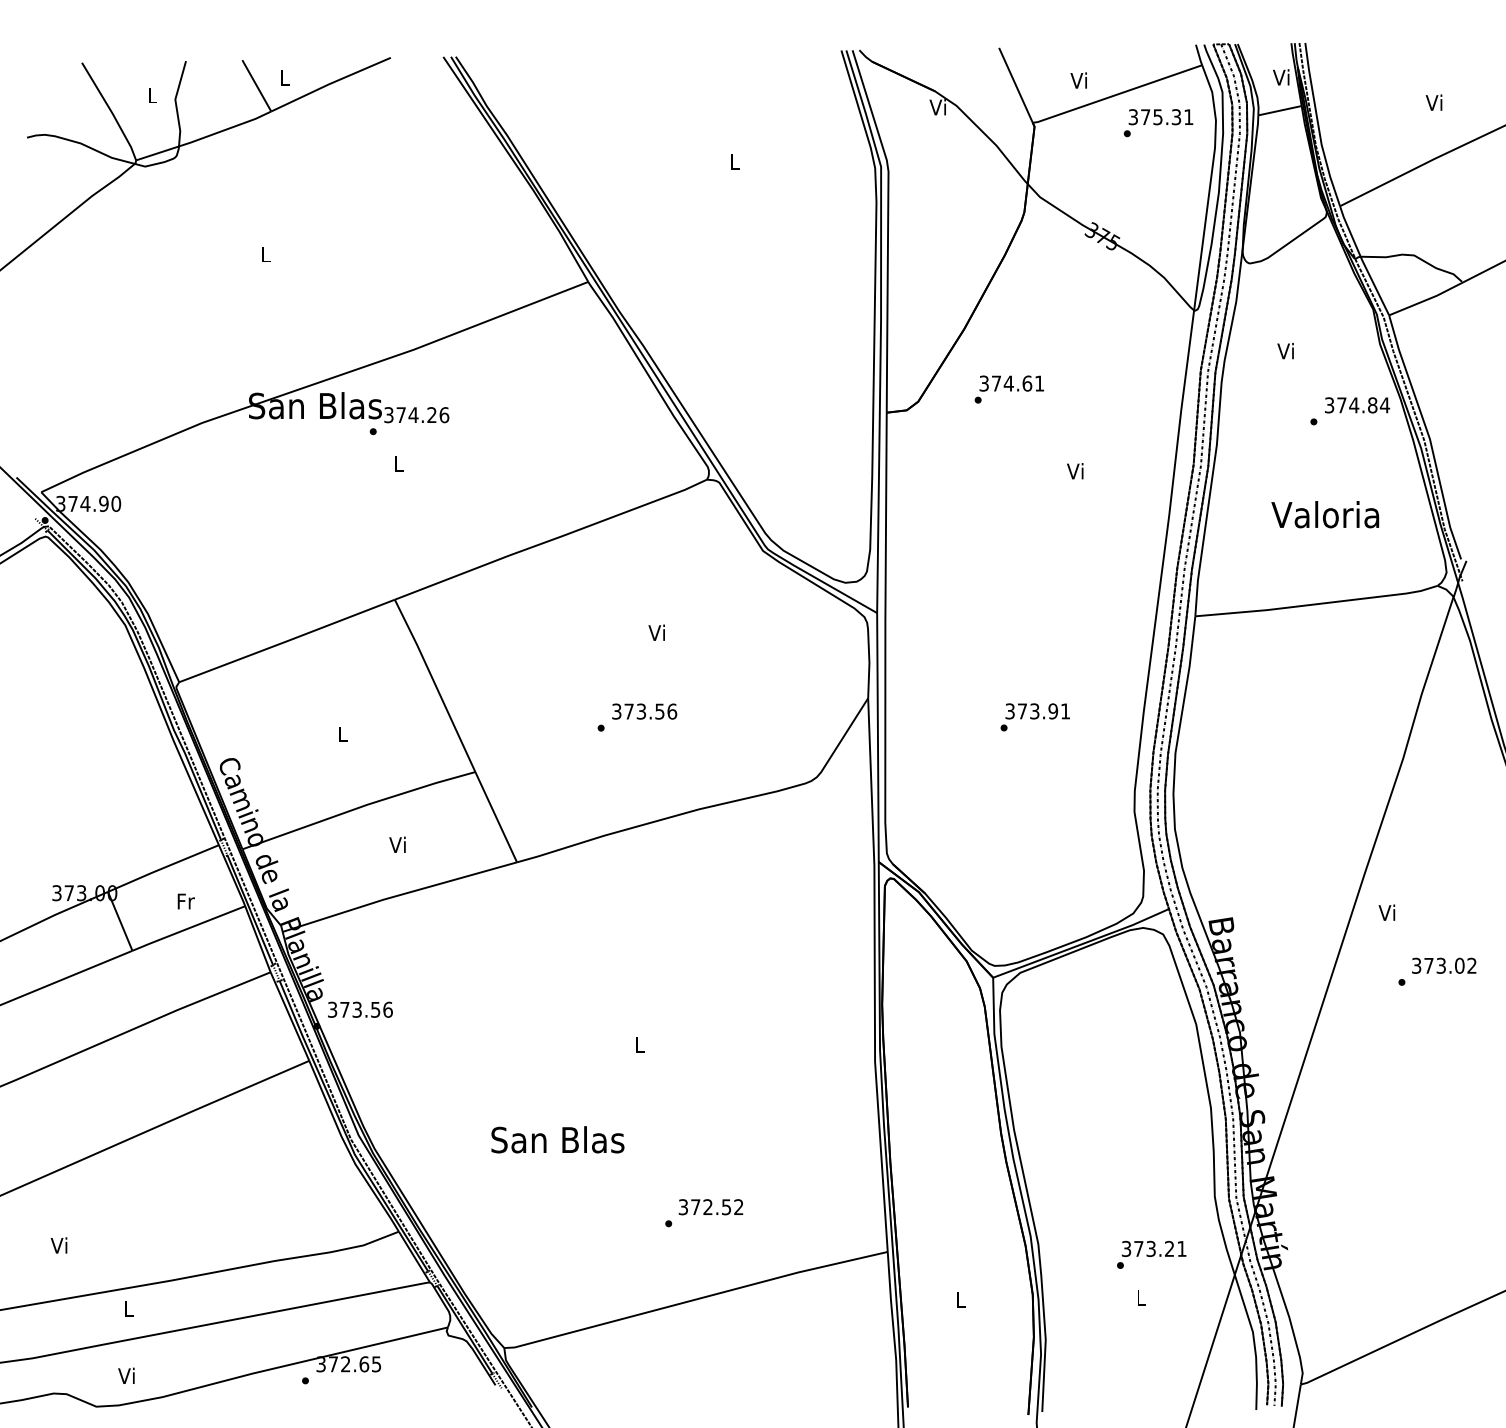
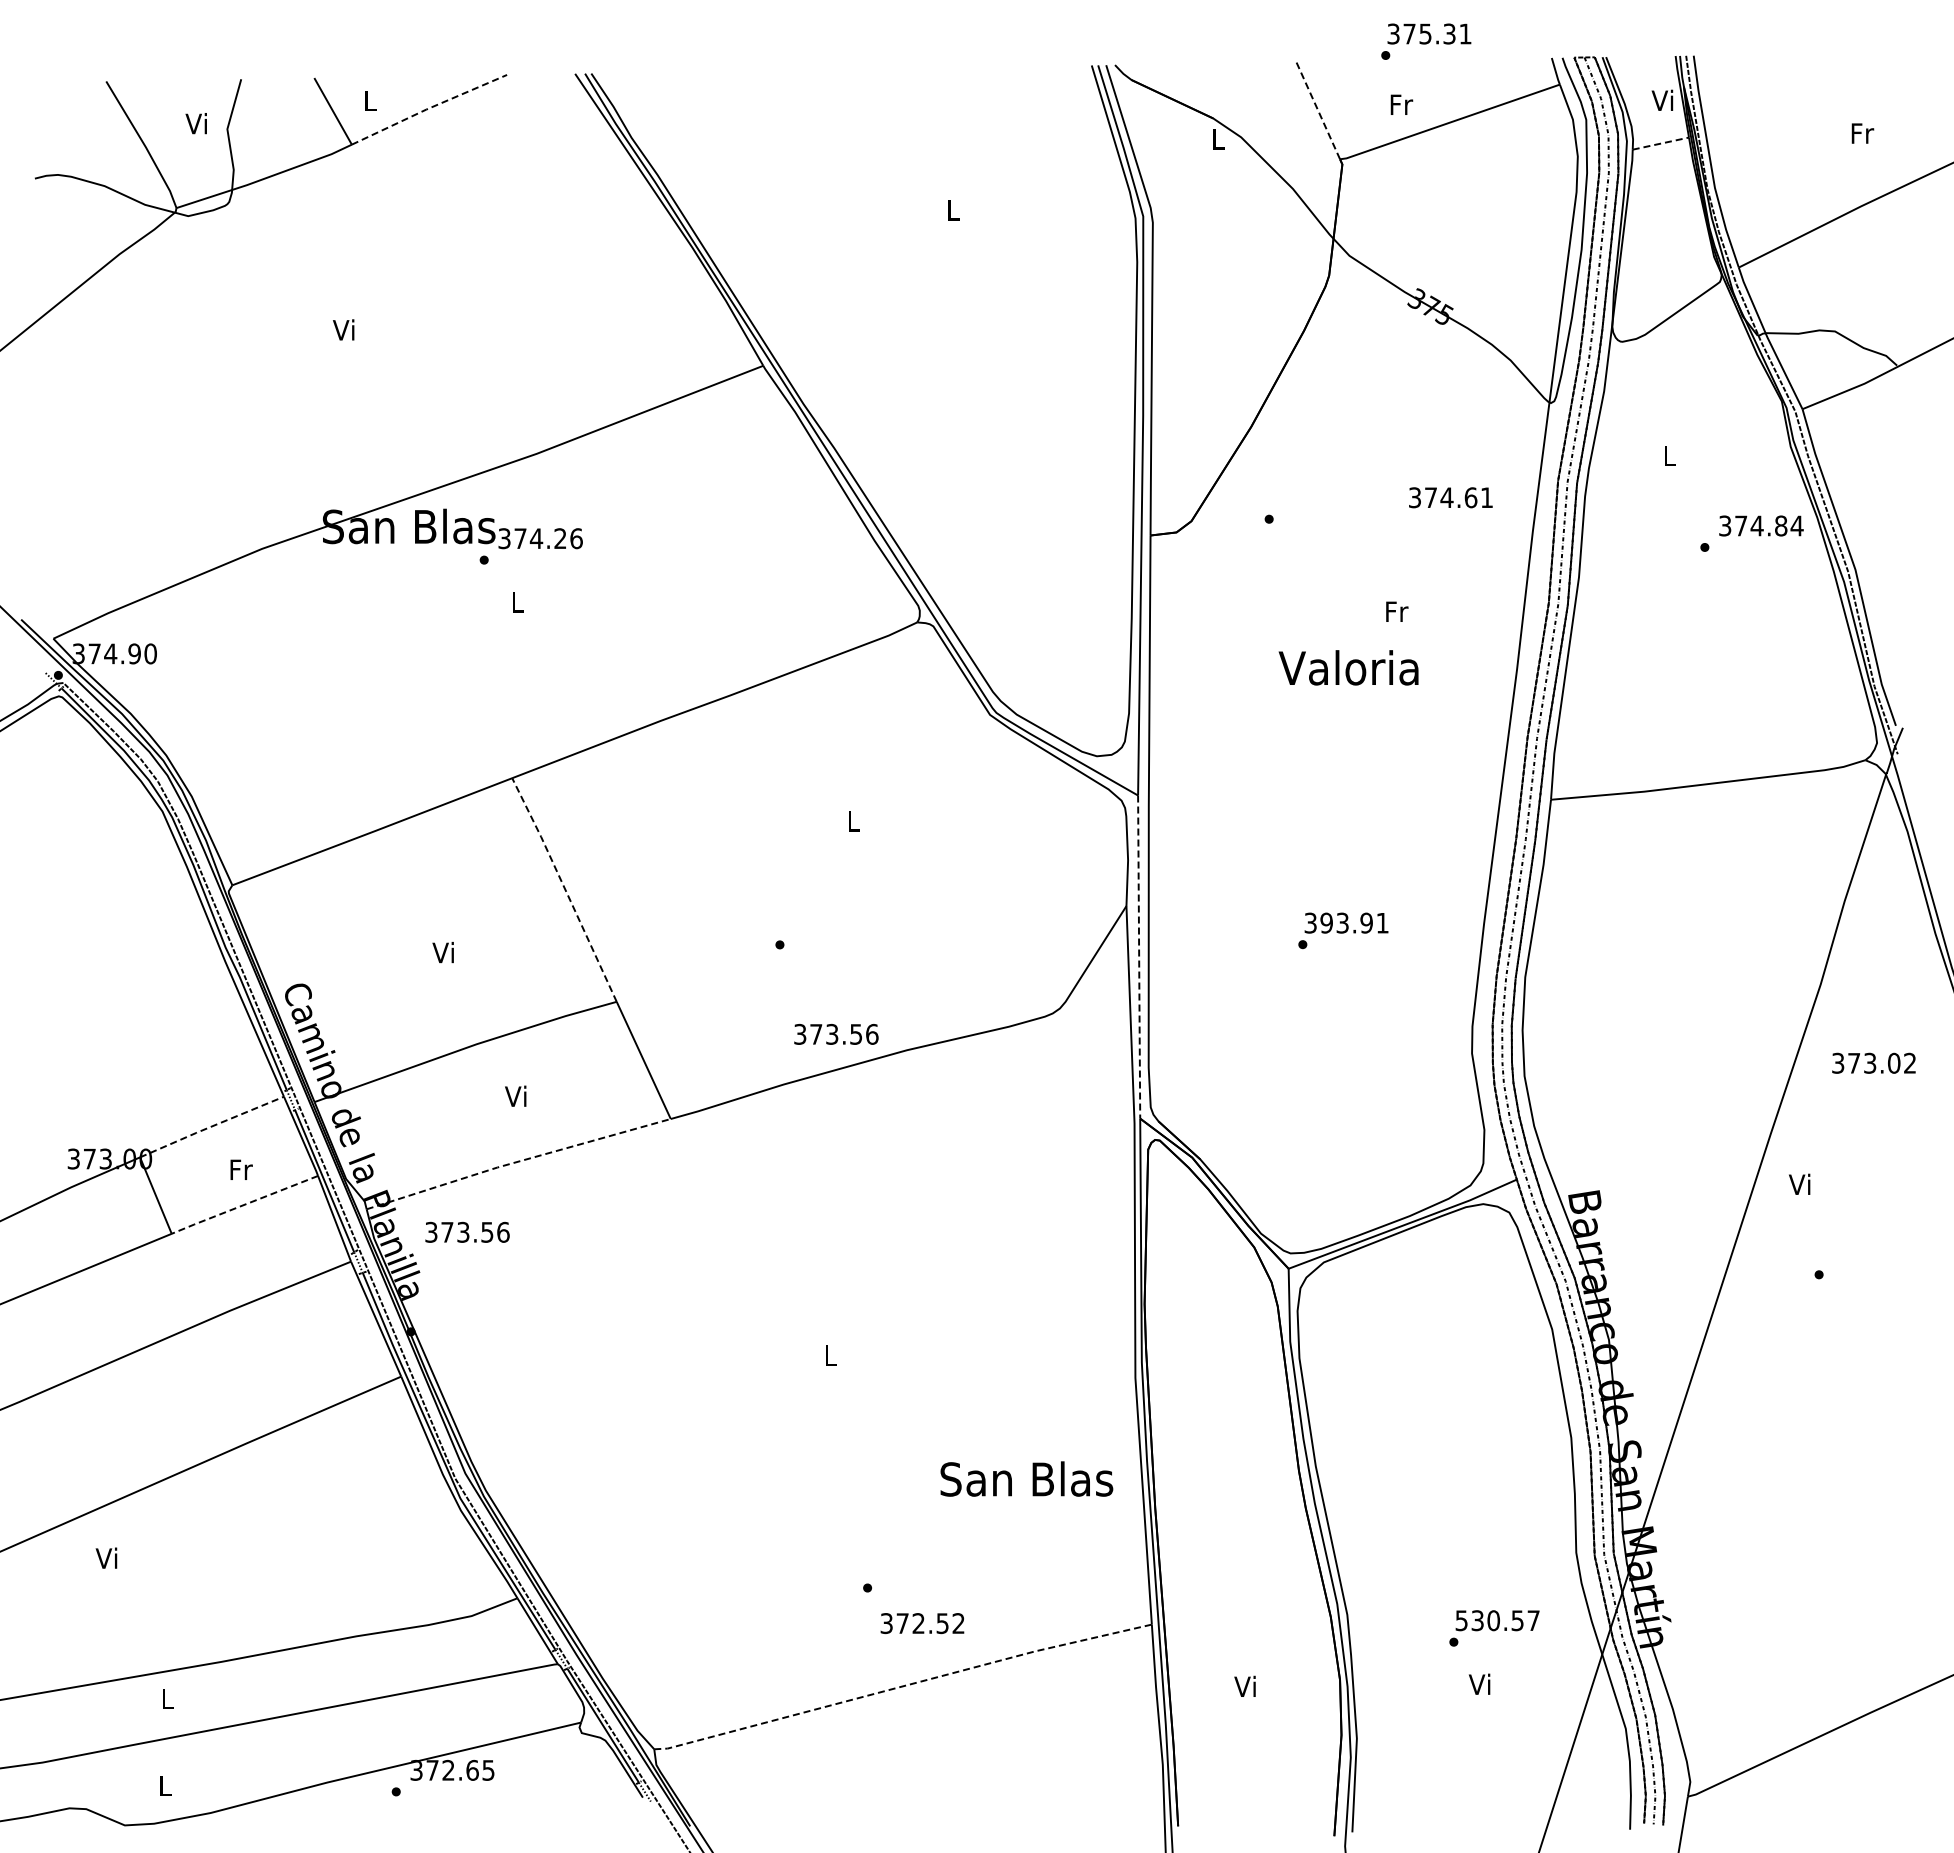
text: (1080, 79) -> (1401, 103), Vi -> Fr
line: (330, 83) -> (428, 108), solid -> dashed
line: (1016, 85) -> (1318, 110), solid -> dashed
text: (150, 95) -> (195, 123), L -> Vi
text: (1435, 102) -> (1862, 132), Vi -> Fr
text: (937, 106) -> (1216, 138), Vi -> L
line: (1279, 110) -> (1660, 143), solid -> dashed
text: (1158, 122) -> (1426, 41), moved
text: (264, 253) -> (343, 329), L -> Vi
text: (1285, 351) -> (1667, 455), Vi -> L
text: (1011, 383) -> (1450, 497), moved
text: (1076, 470) -> (1396, 610), Vi -> Fr
text: (1325, 514) -> (1348, 667), moved
text: (656, 632) -> (851, 820), Vi -> L
line: (435, 684) -> (564, 888), solid -> dashed
text: (1022, 710) -> (1326, 922), 373.91 -> 393.91
text: (644, 711) -> (836, 1034), moved
text: (341, 734) -> (442, 952), L -> Vi
line: (878, 737) -> (1139, 957), solid -> dashed
line: (162, 868) -> (210, 1126), solid -> dashed
line: (398, 895) -> (517, 1161), solid -> dashed
line: (188, 928) -> (244, 1205), solid -> dashed
text: (1443, 965) -> (1873, 1062), moved
text: (360, 1009) -> (467, 1231), moved
text: (557, 1139) -> (1026, 1478), moved
text: (711, 1207) -> (922, 1623), moved
text: (59, 1244) -> (106, 1557), moved
text: (1154, 1248) -> (1497, 1620), 373.21 -> 530.57
text: (1140, 1297) -> (1479, 1683), L -> Vi
text: (959, 1298) -> (1244, 1685), L -> Vi
line: (696, 1299) -> (903, 1686), solid -> dashed
text: (126, 1375) -> (163, 1784), Vi -> L

